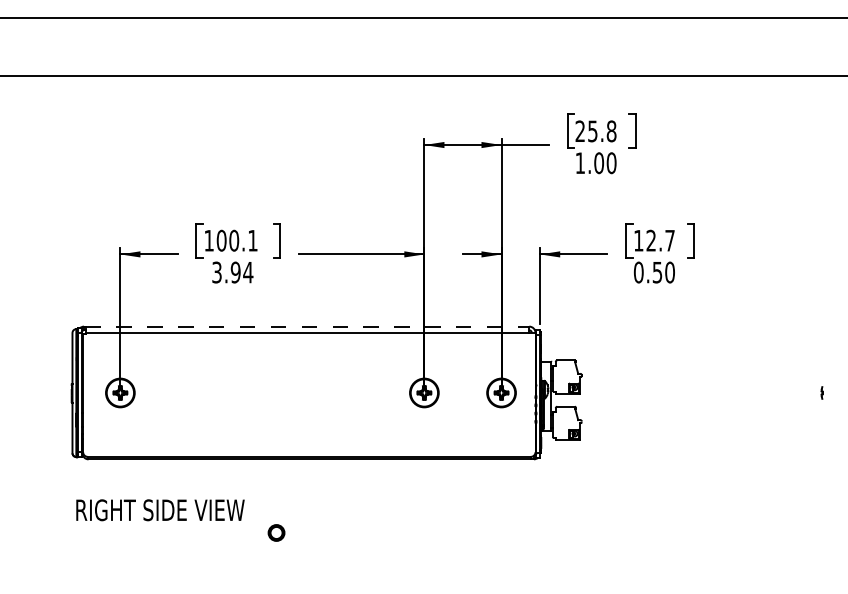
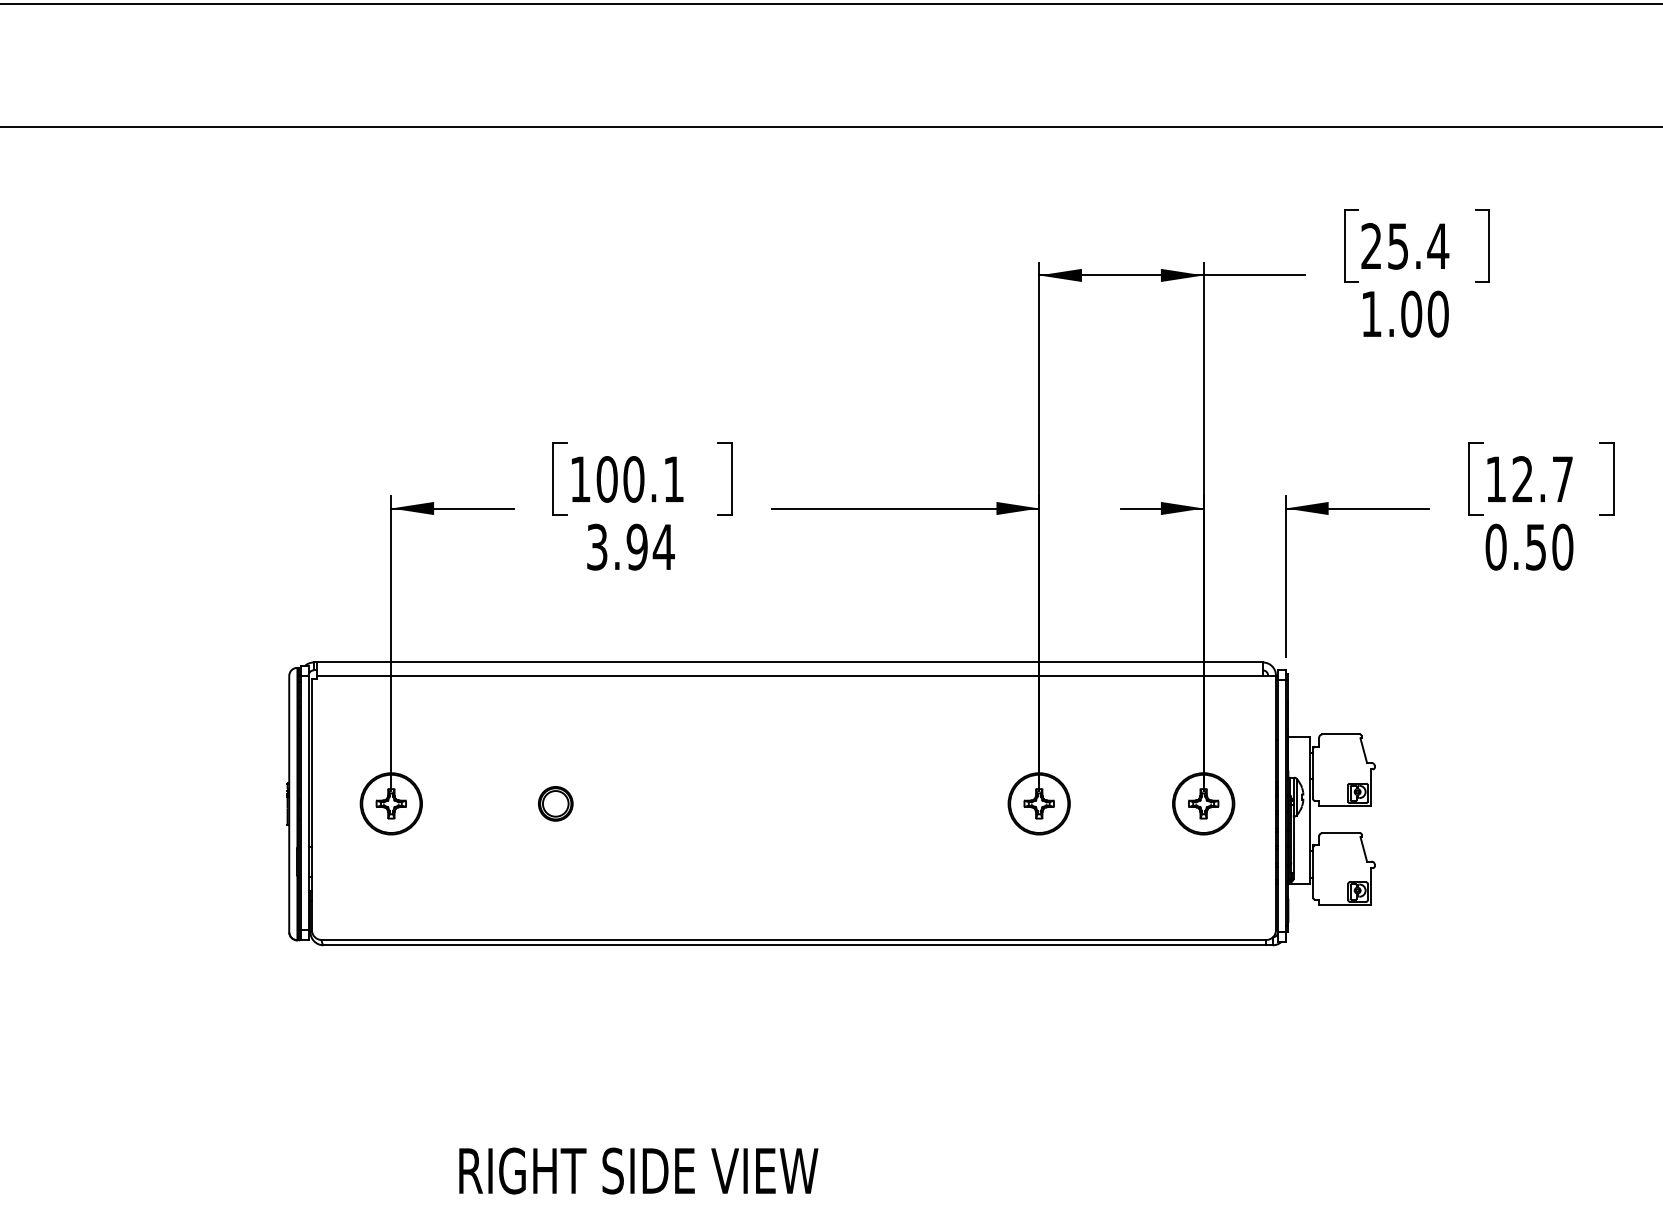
text: (611, 131) -> (1437, 246), 25.8 -> 25.4
line: (307, 326) -> (790, 662), dashed -> solid
text: (160, 510) -> (638, 1171), moved
part: (276, 532) -> (555, 802), moved

